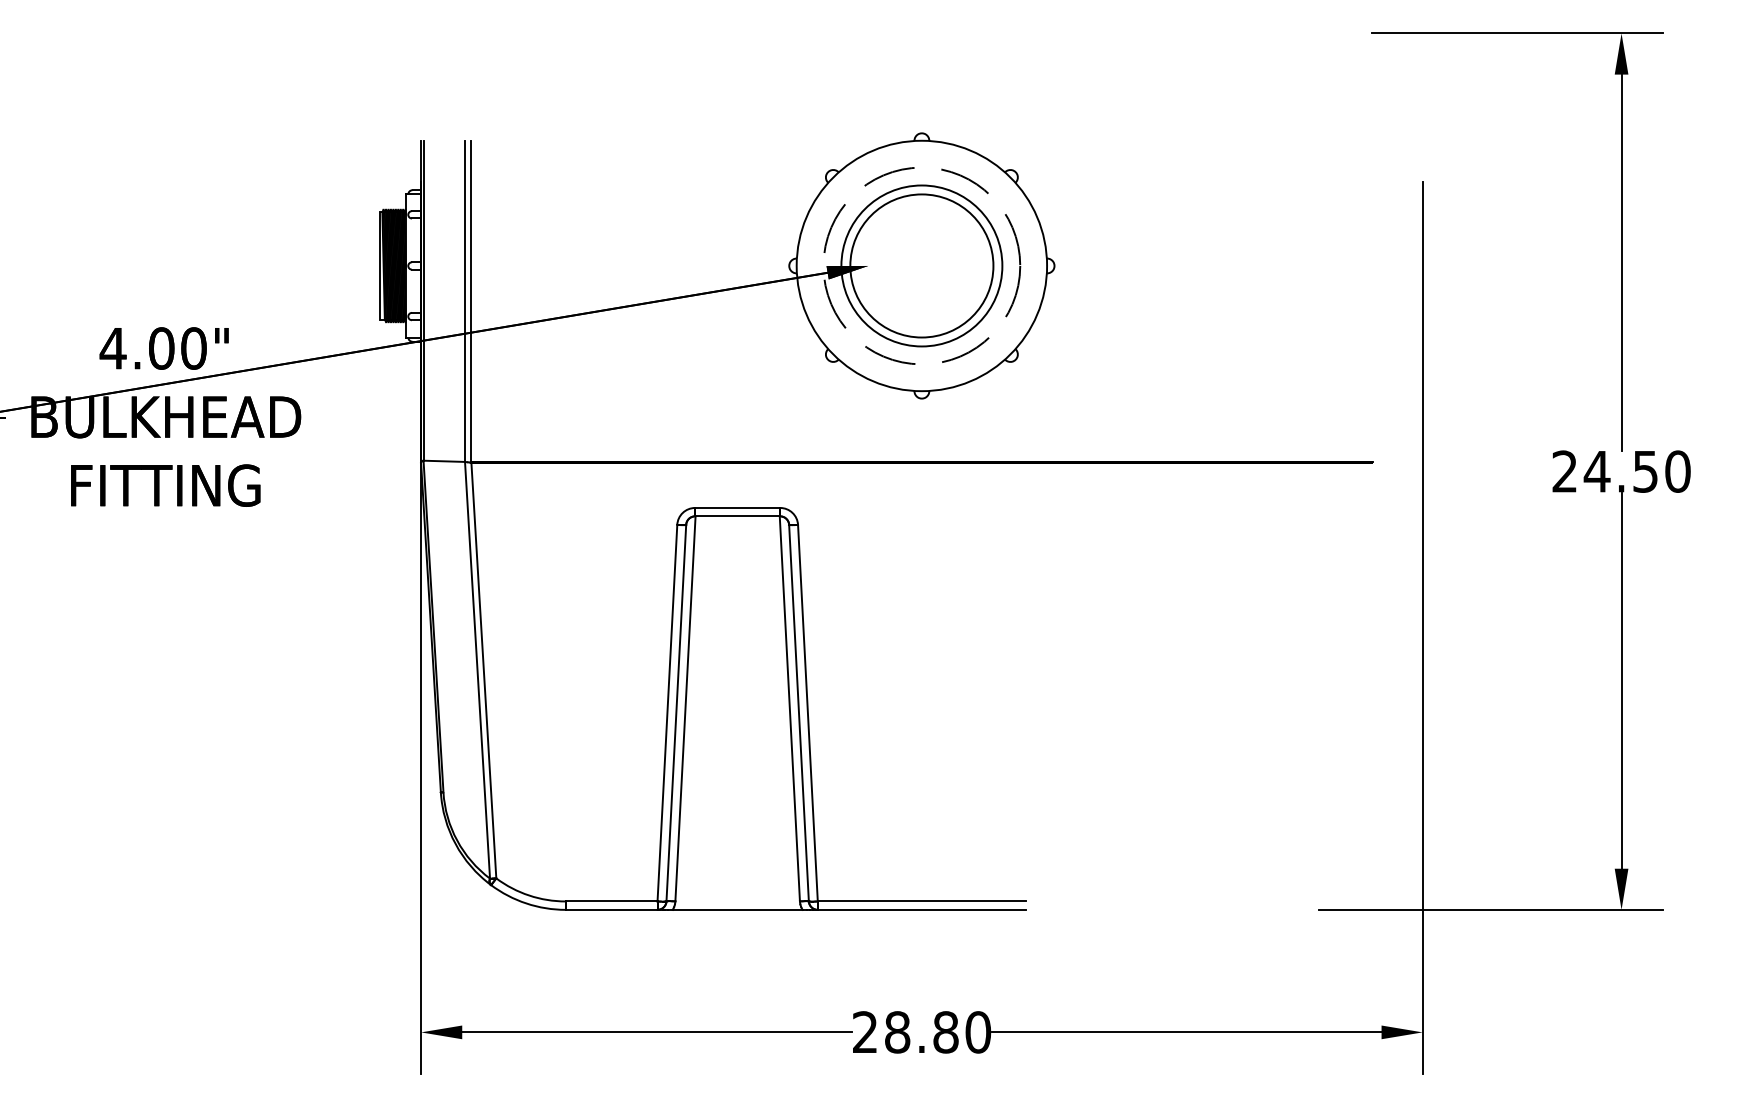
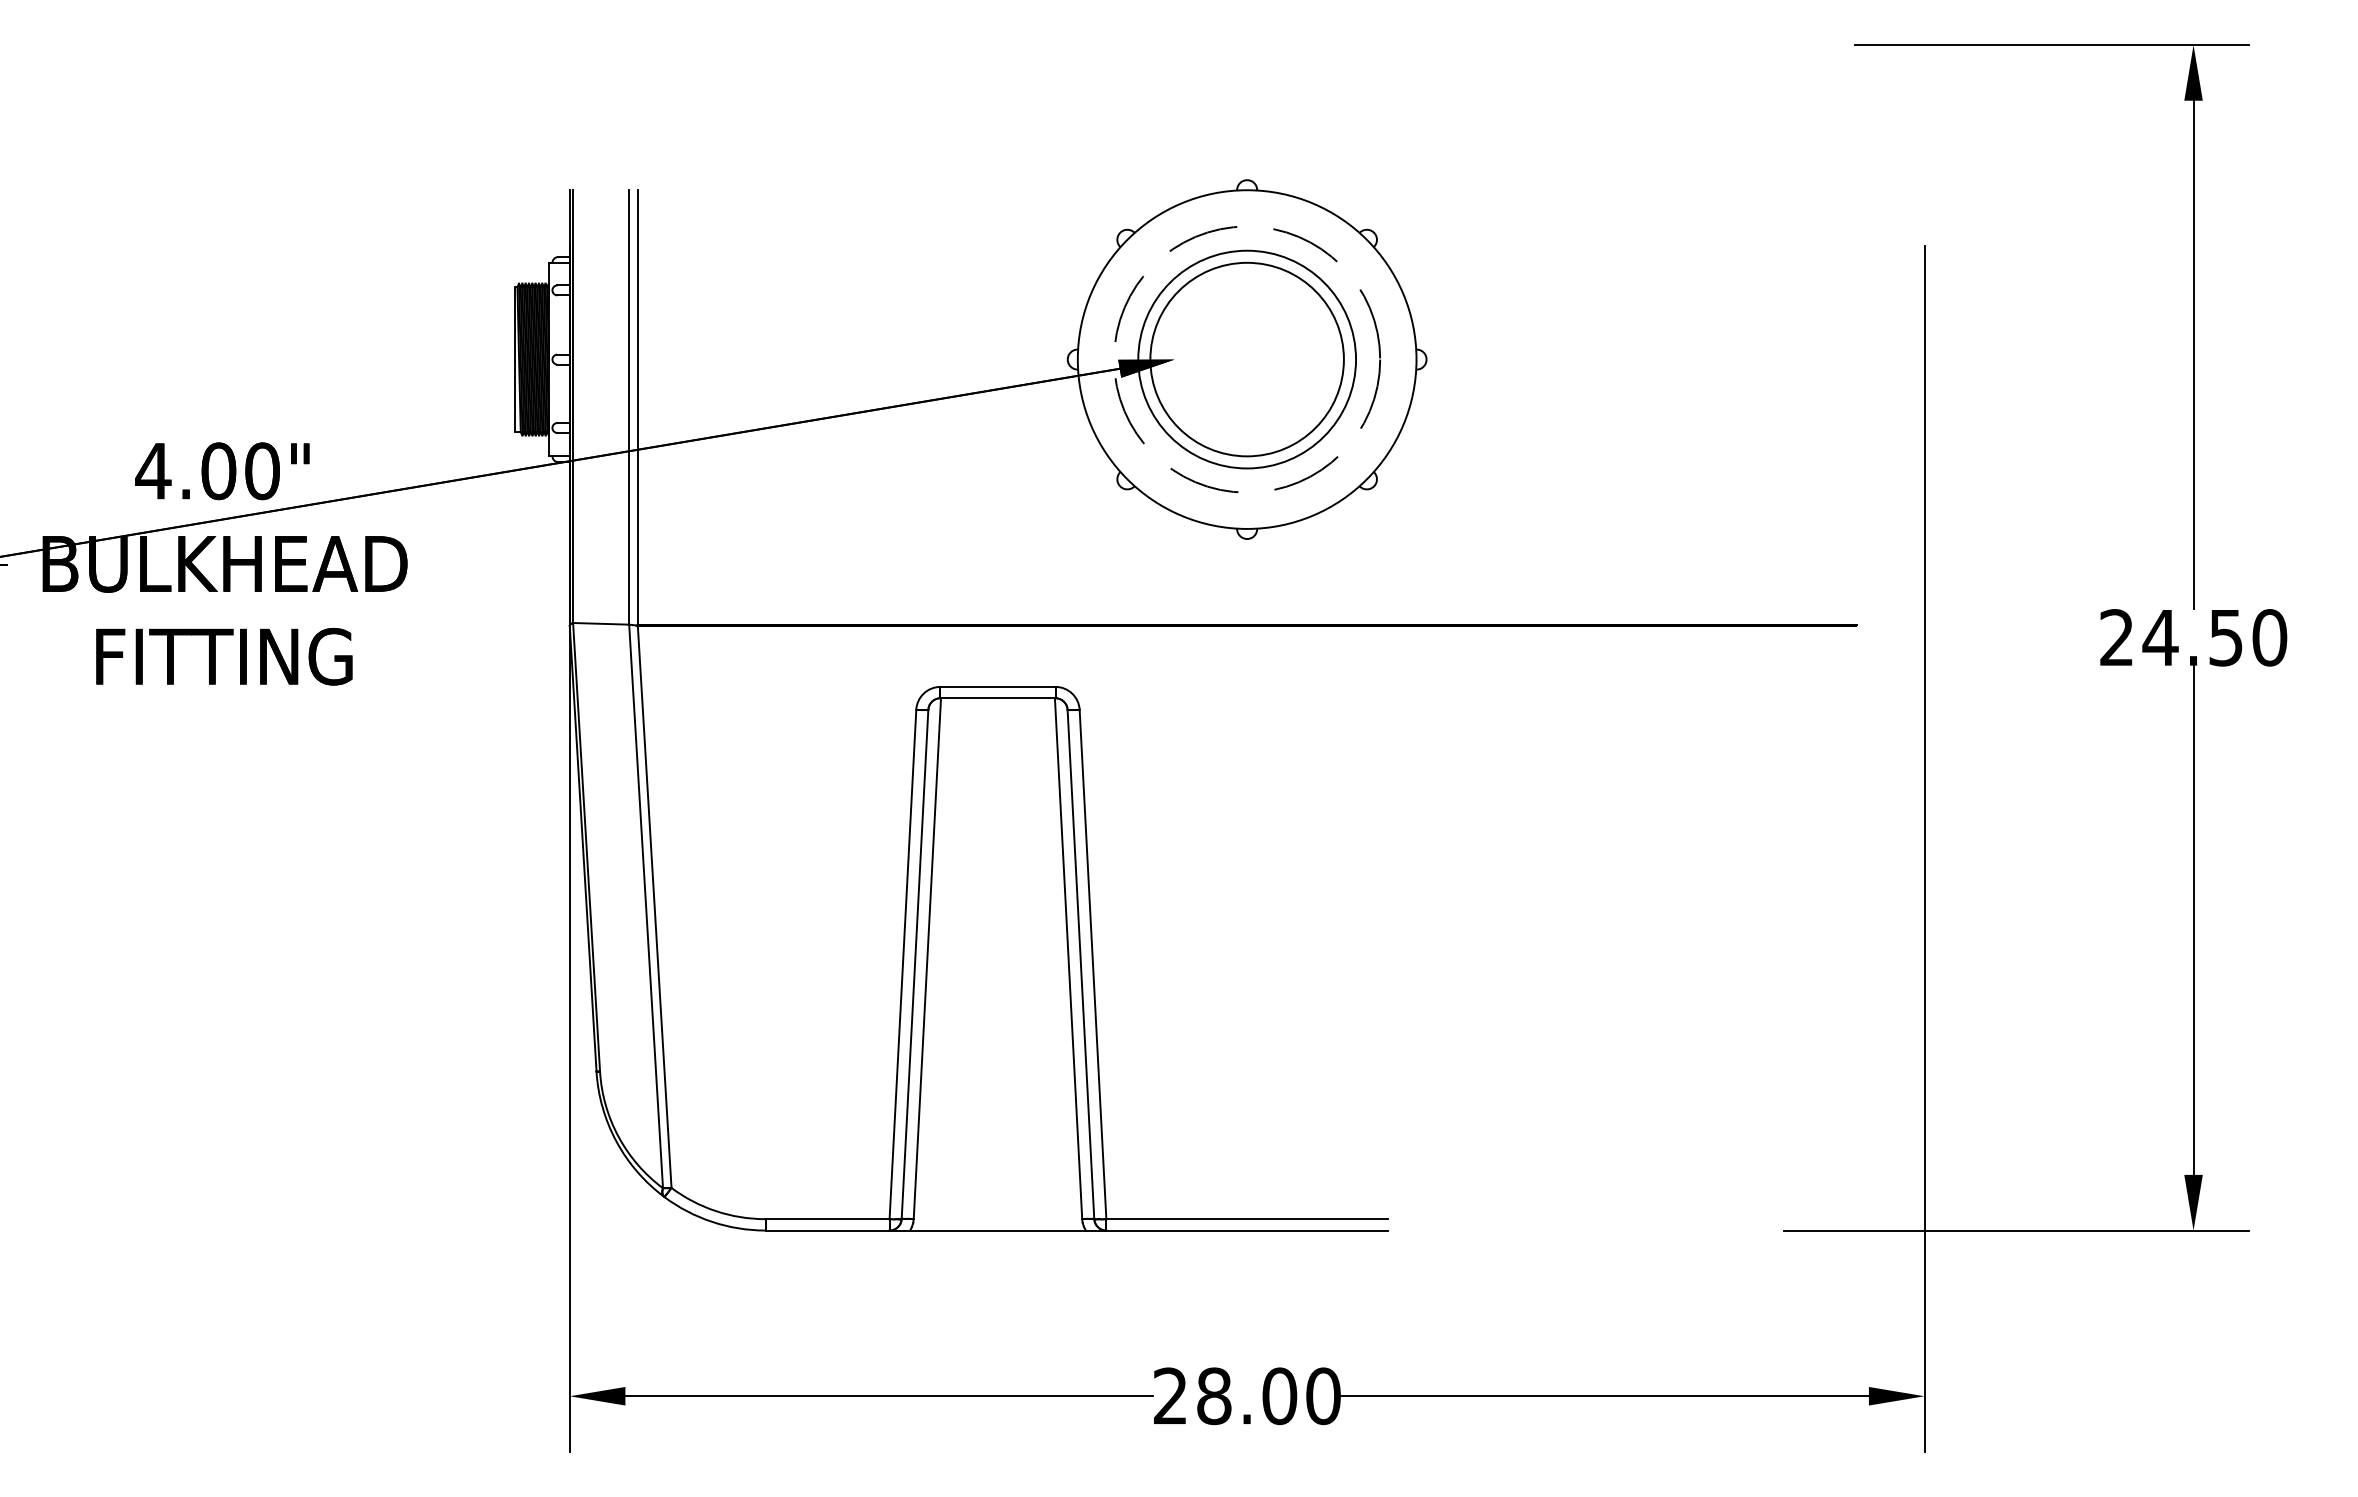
text: (945, 1031) -> (1279, 1395), 28.80 -> 28.00

